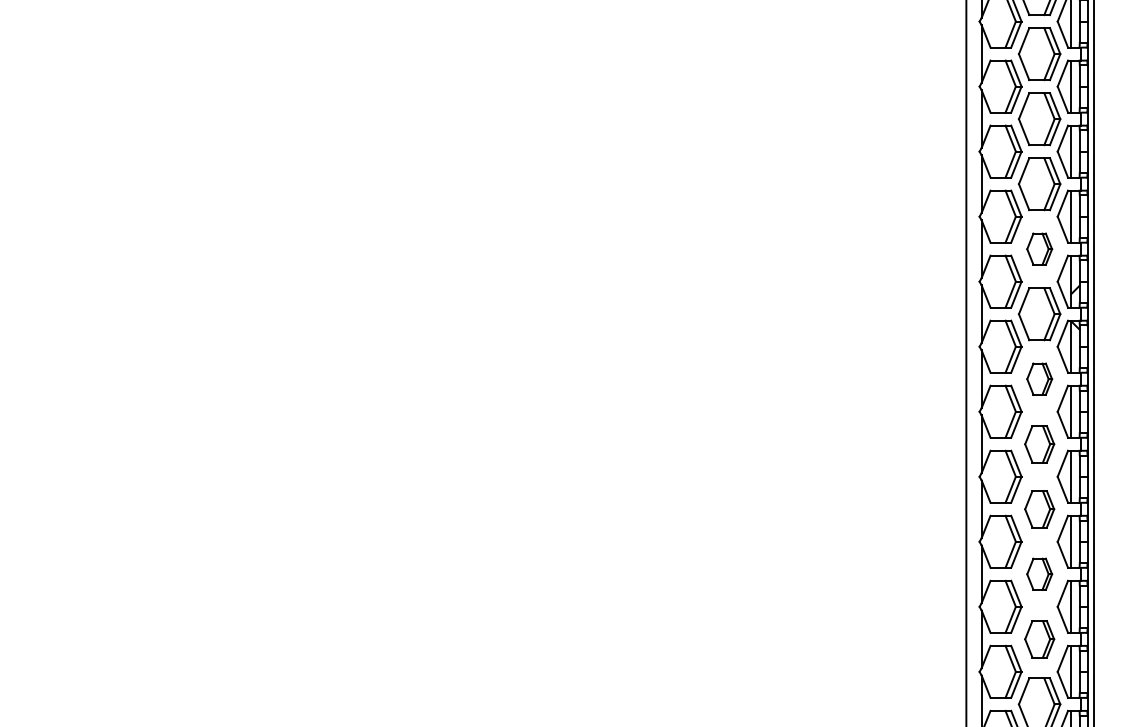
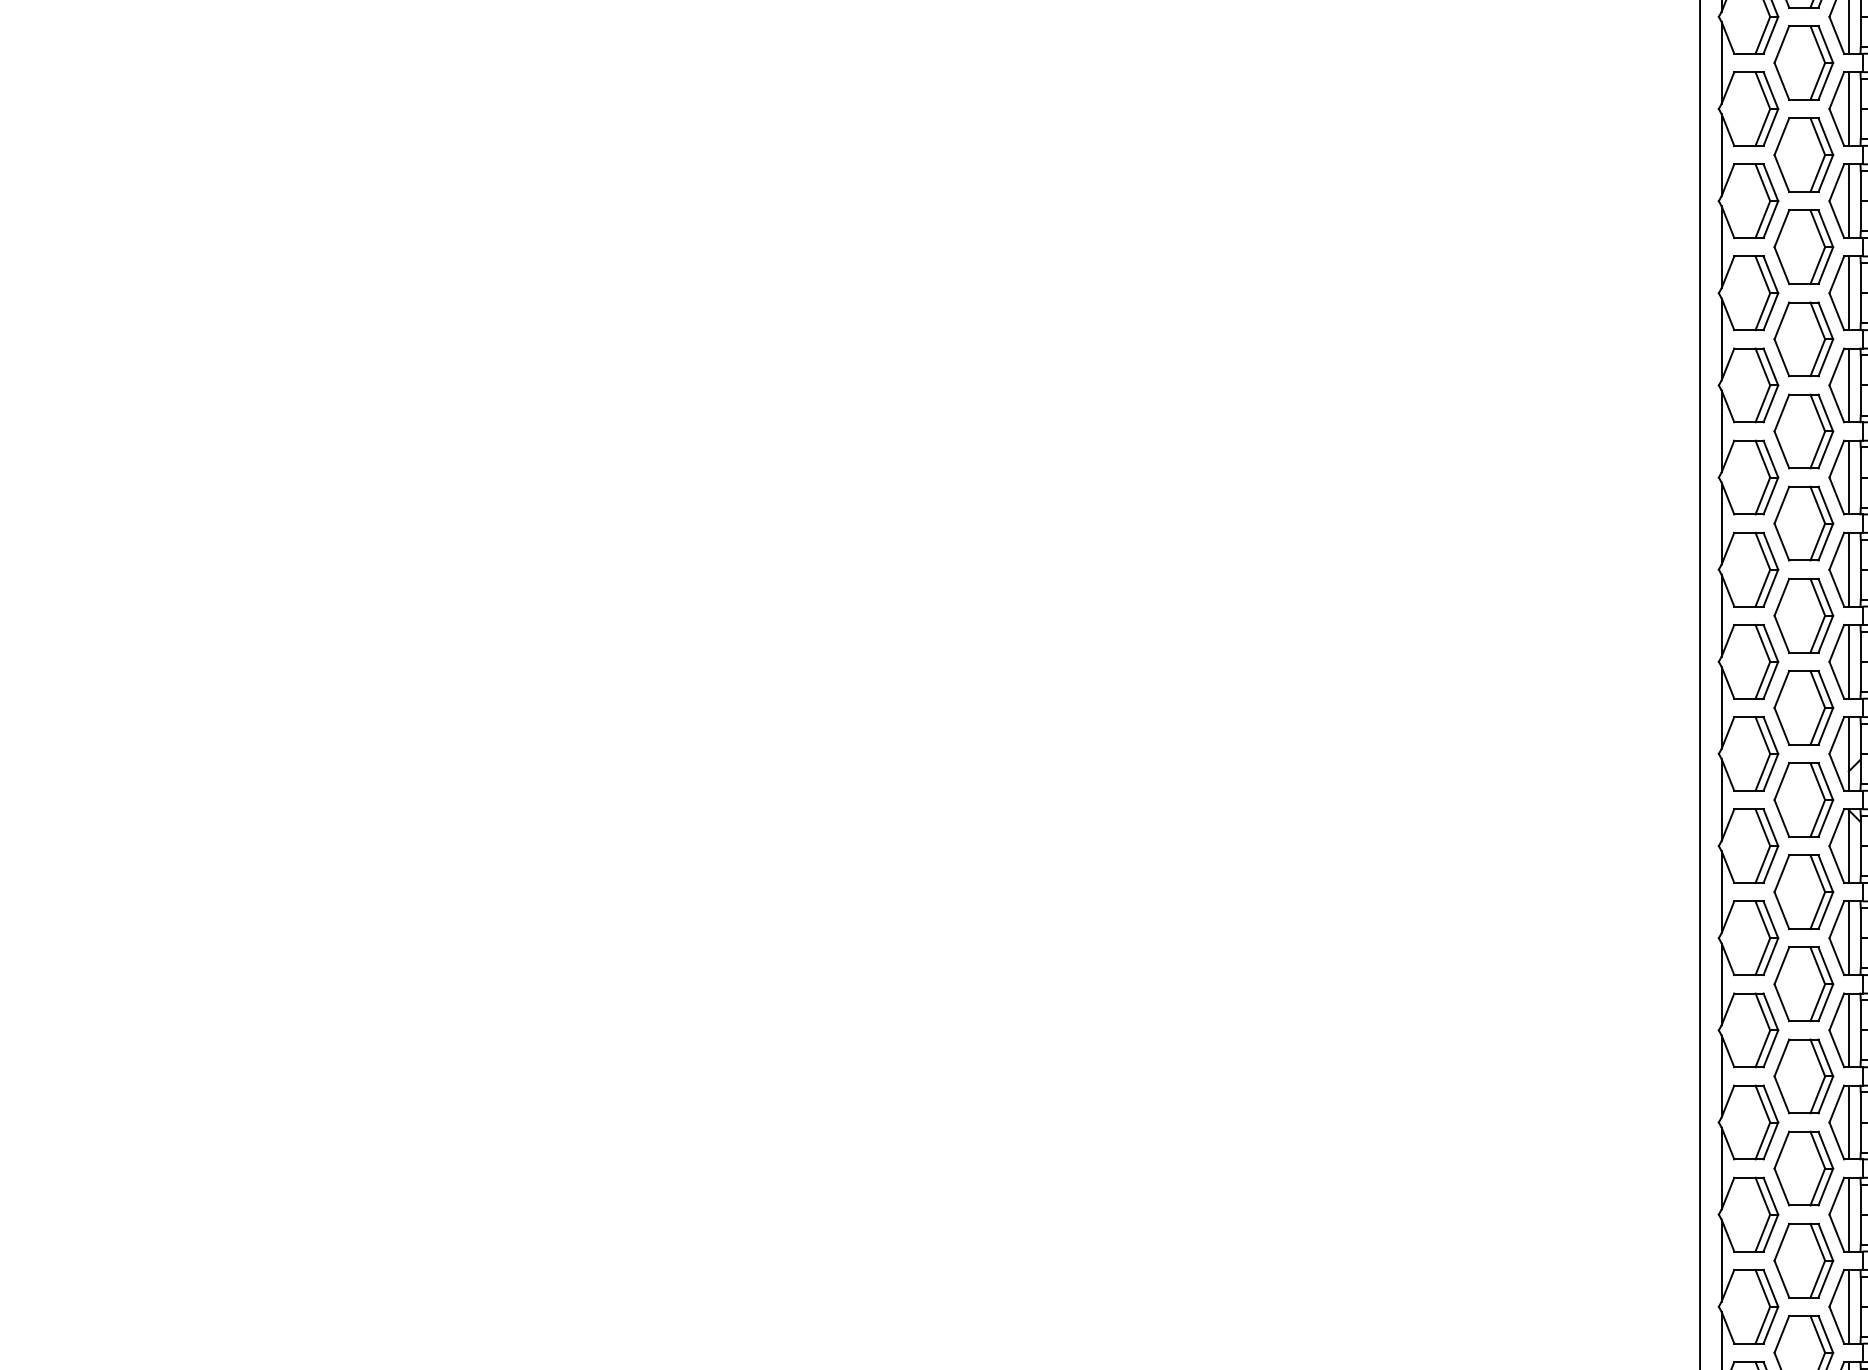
part: (1039, 248) -> (1803, 707), size x1.67
part: (1039, 378) -> (1803, 891), size x1.67
part: (1039, 444) -> (1803, 984), size x1.43
part: (1039, 509) -> (1803, 1076), size x1.43
part: (1039, 574) -> (1803, 1168), size x1.67
part: (1039, 639) -> (1803, 1260), size x1.43

